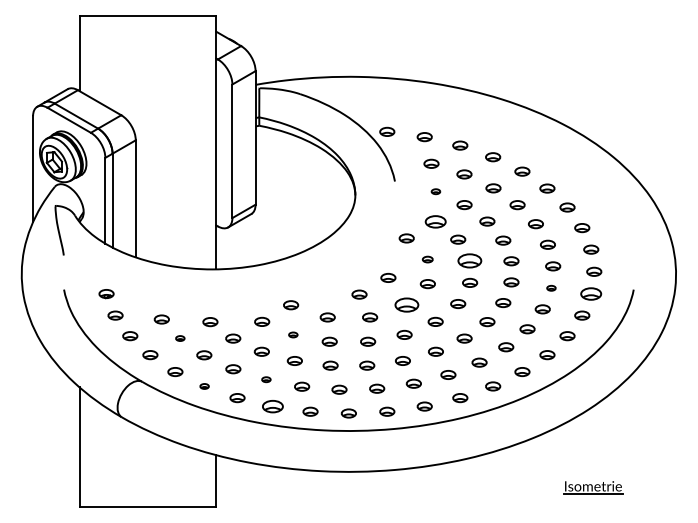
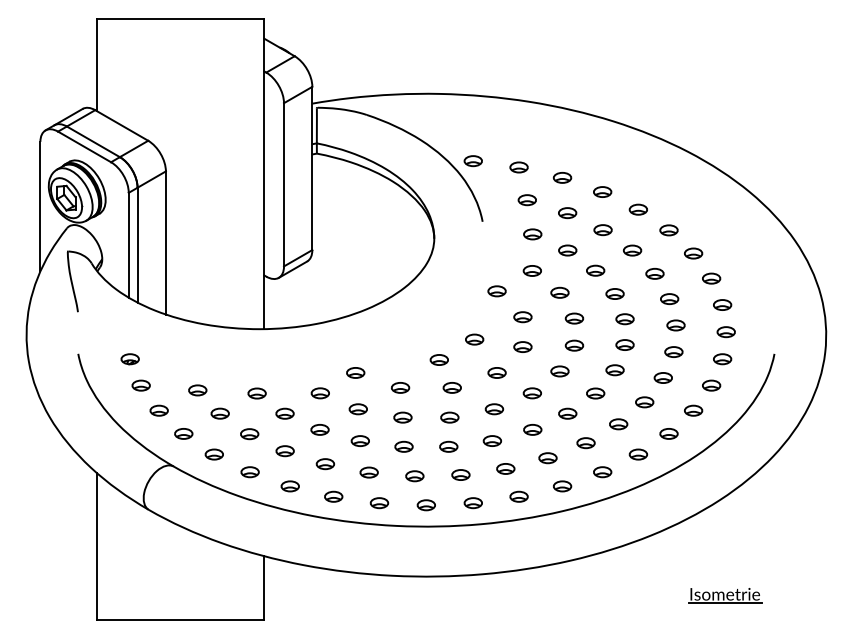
part: (435, 191) -> (532, 233), size x1.67
part: (435, 221) -> (532, 270), size x0.71
part: (427, 259) -> (522, 317), size x1.43
part: (470, 260) -> (574, 318), size x0.62
part: (551, 288) -> (673, 352), size x1.67
part: (591, 293) -> (722, 358), size x0.71
part: (406, 305) -> (496, 373), size x0.62
part: (293, 334) -> (358, 408), size x1.67
part: (180, 338) -> (220, 413), size x1.67
part: (266, 379) -> (325, 463), size x1.67
part: (204, 386) -> (249, 472), size x1.67
part: (273, 406) -> (334, 496), size x0.71

